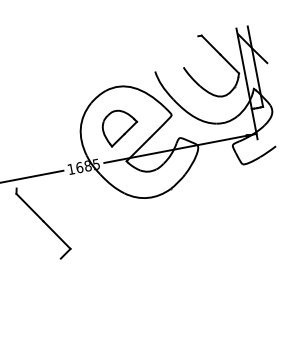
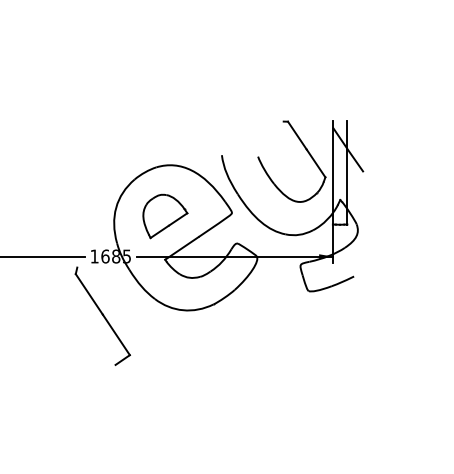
part: (43, 222) -> (102, 315), moved

